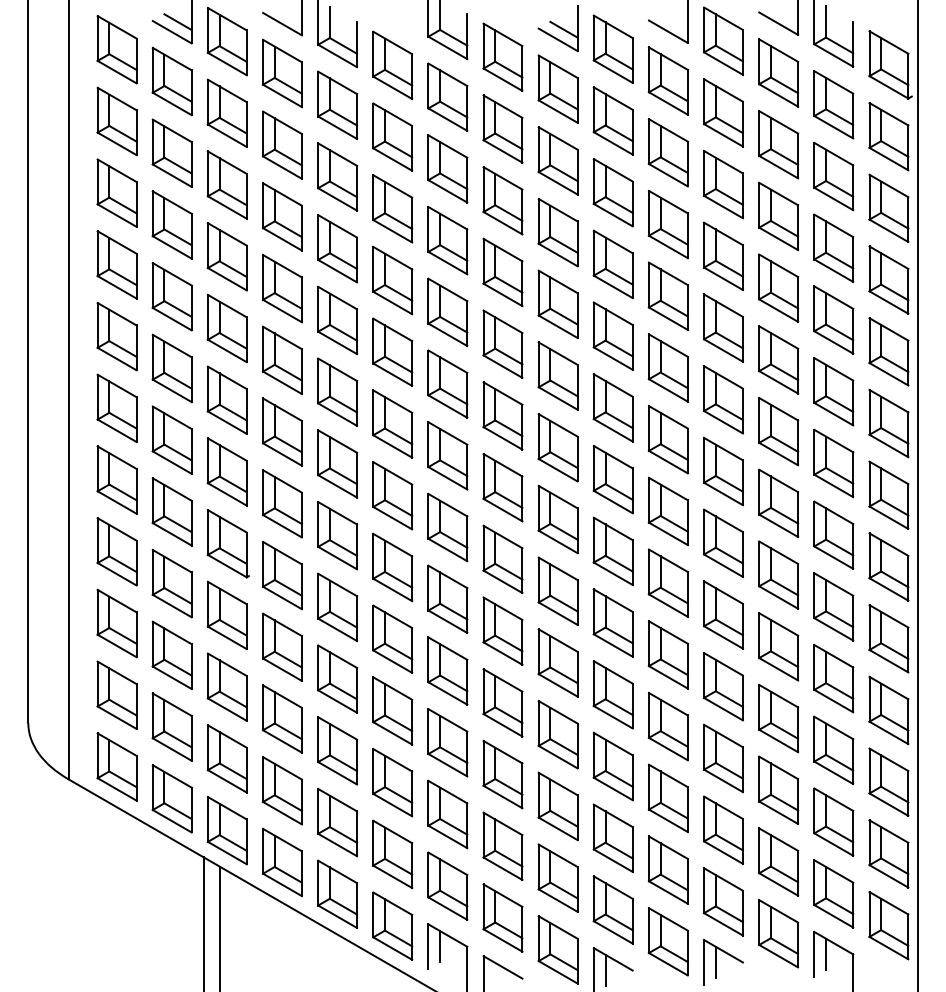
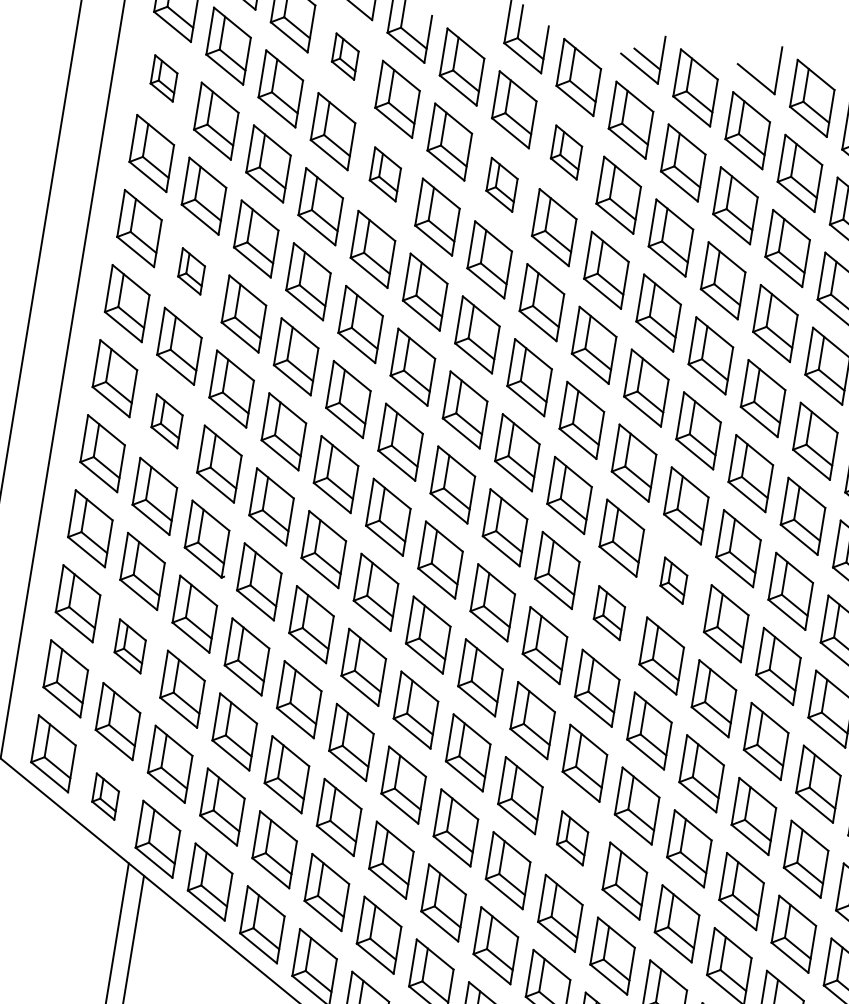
part: (282, 73) -> (345, 56), size x0.6
part: (116, 121) -> (163, 78), size x0.6
part: (502, 128) -> (566, 151), size x0.7
part: (447, 168) -> (501, 184), size x0.7
part: (337, 176) -> (385, 173), size x0.7
part: (171, 296) -> (191, 270), size x0.6
part: (171, 439) -> (166, 420), size x0.7
part: (667, 510) -> (673, 579), size x0.6
part: (612, 550) -> (608, 612), size x0.7
part: (171, 654) -> (129, 645), size x0.7
part: (612, 766) -> (571, 838), size x0.7
part: (171, 798) -> (105, 796), size x0.6

